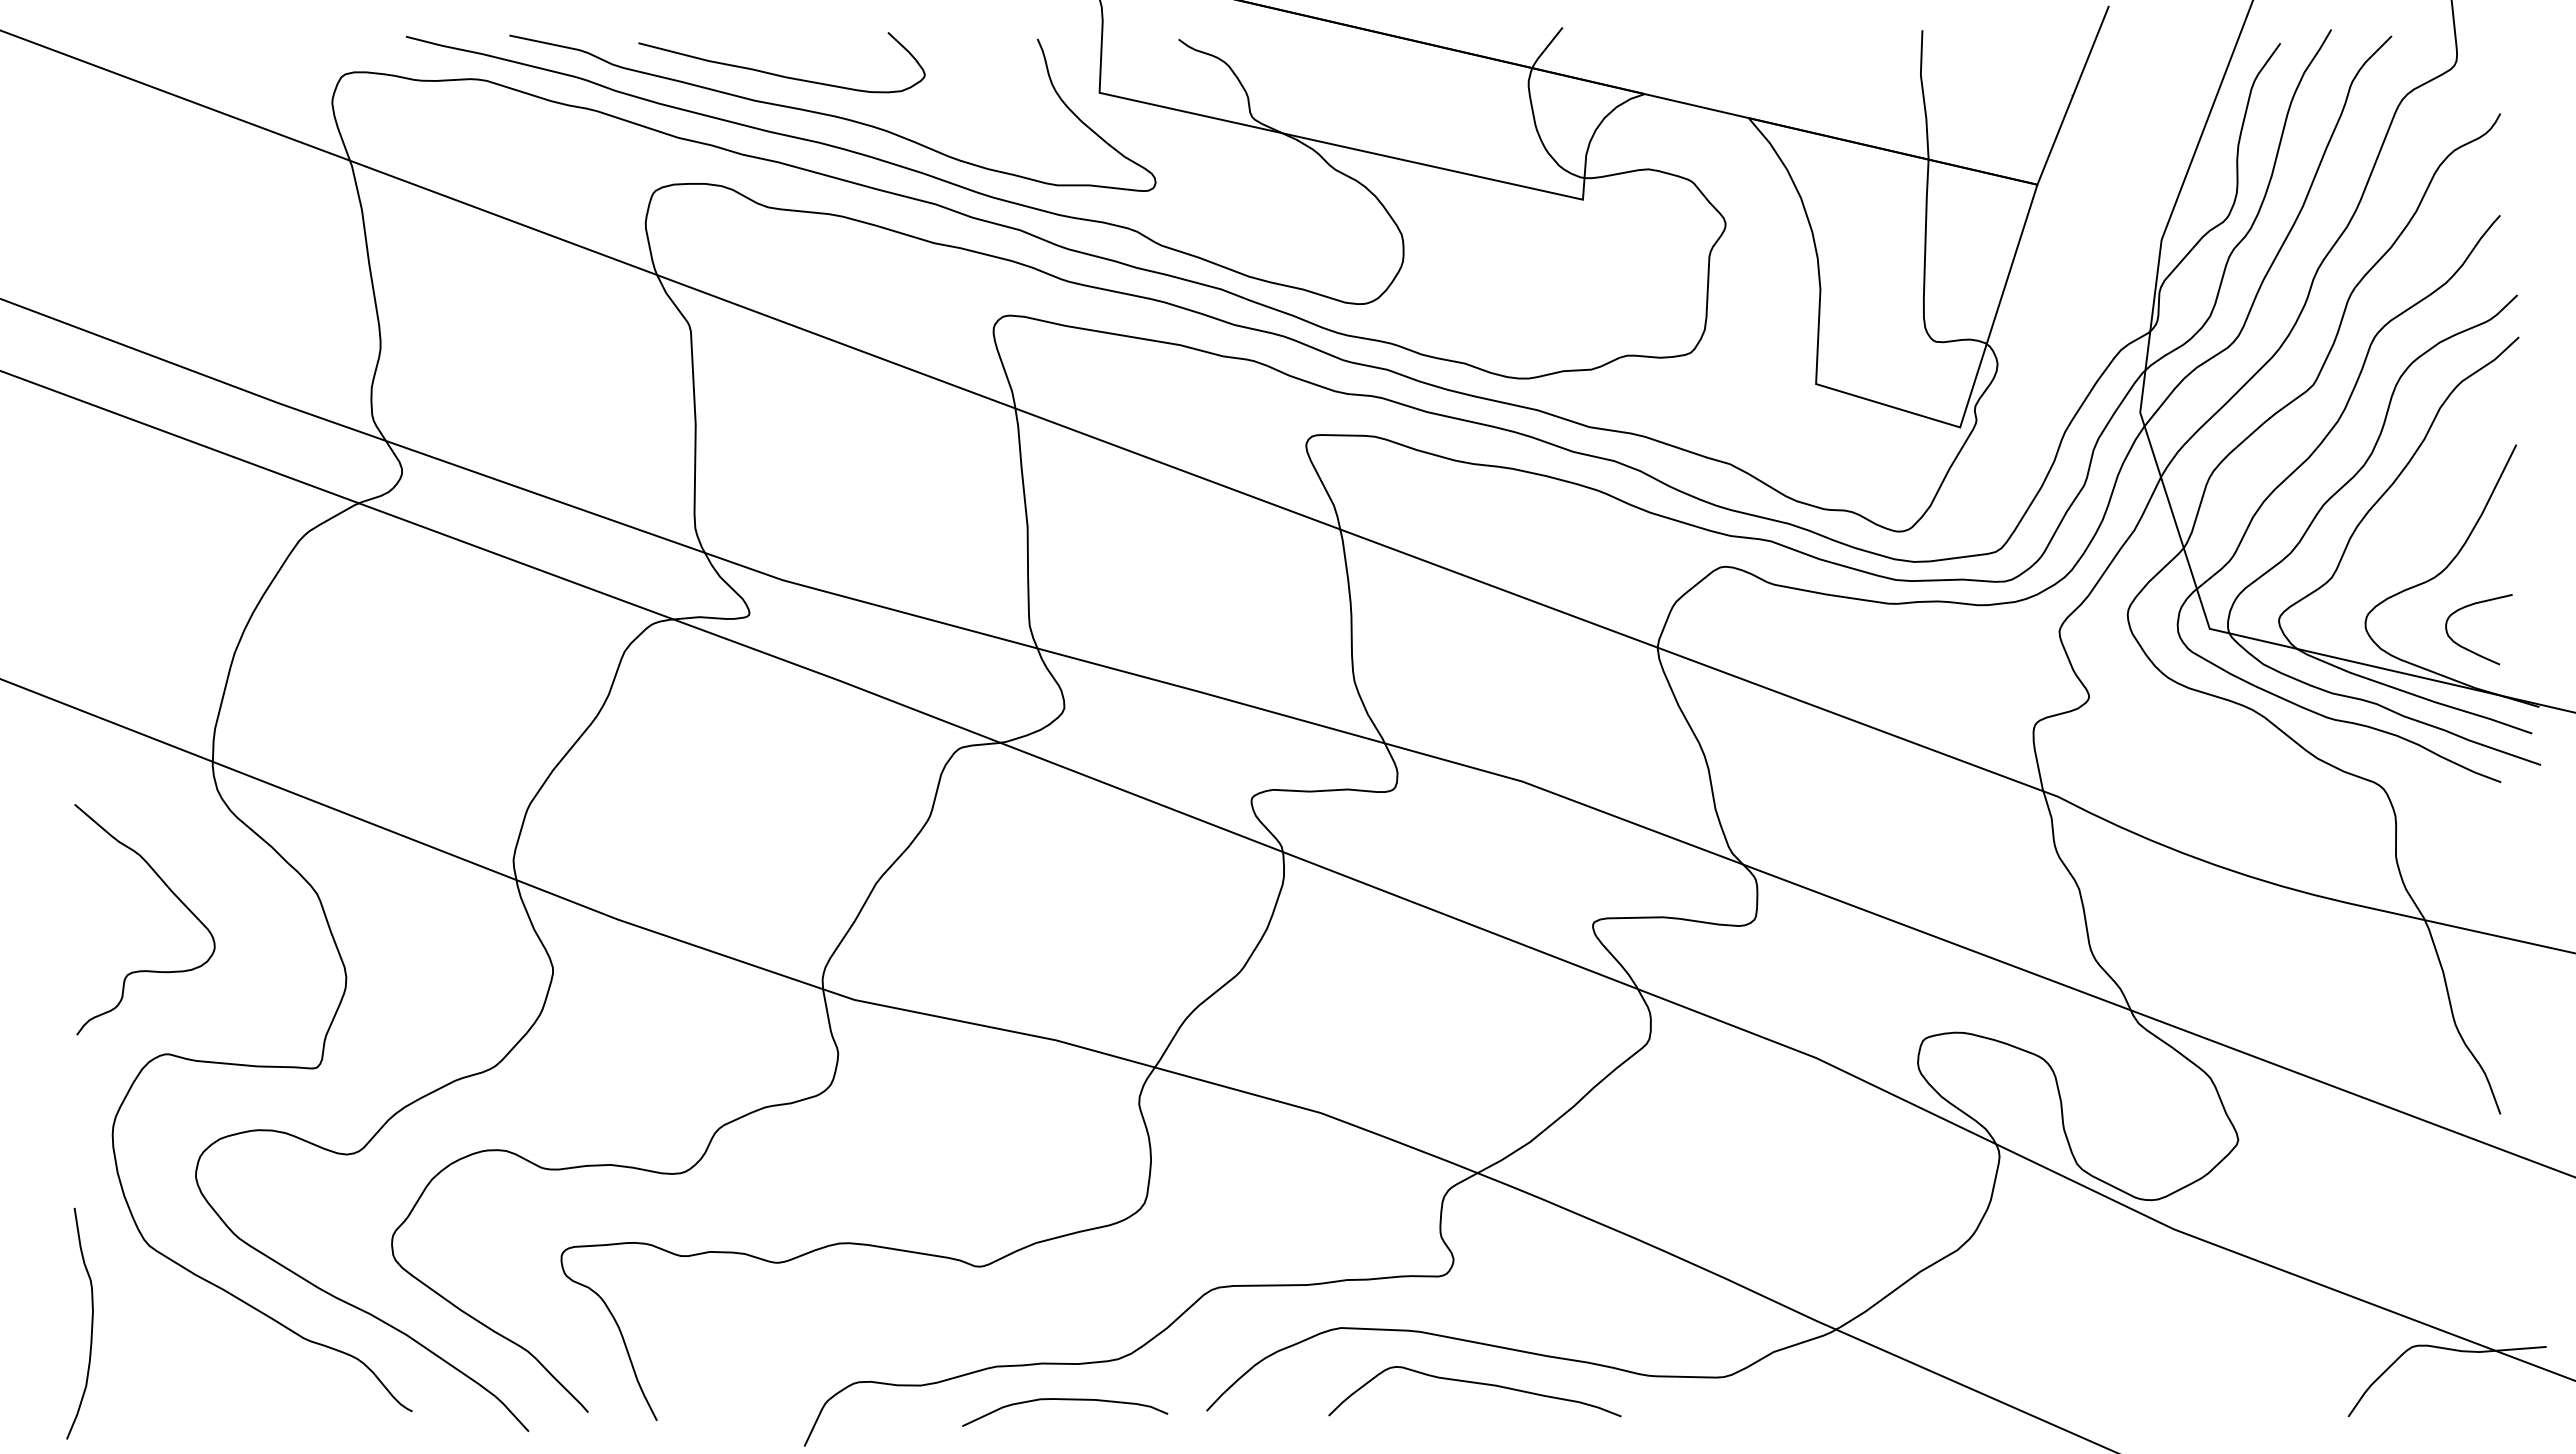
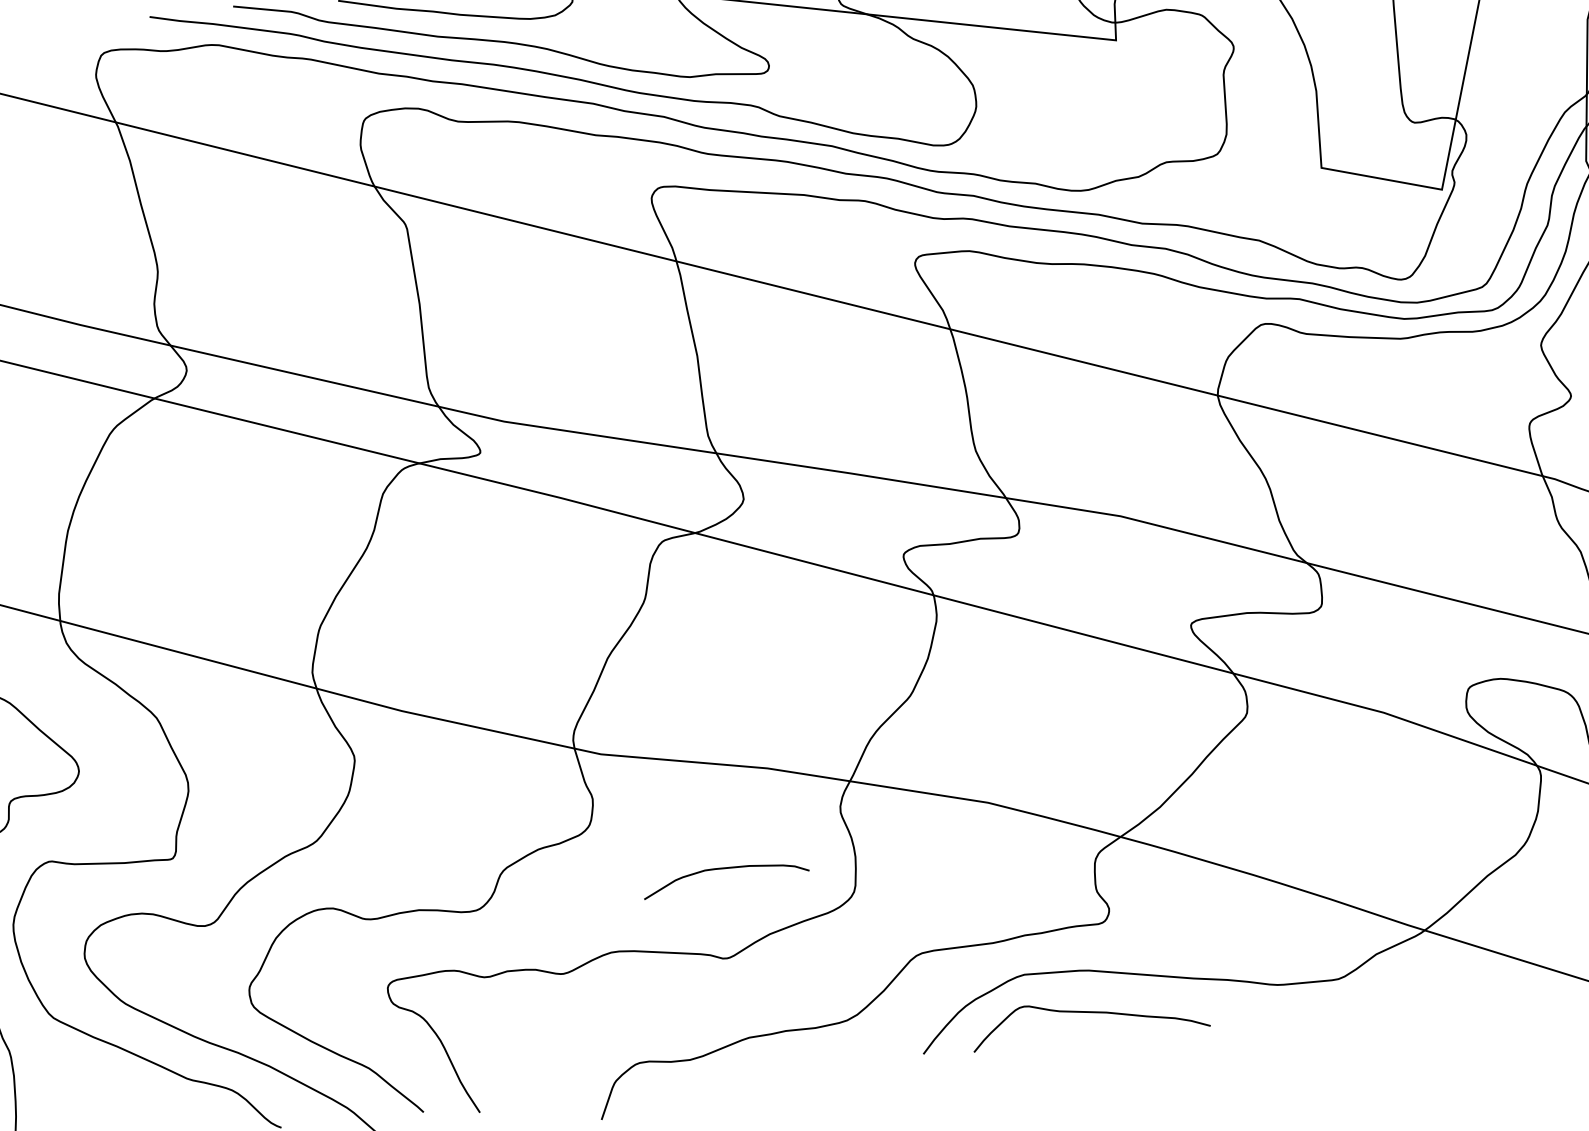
curve: (1474, 1383) -> (1088, 1012), moved
curve: (1065, 1400) -> (725, 869), moved

